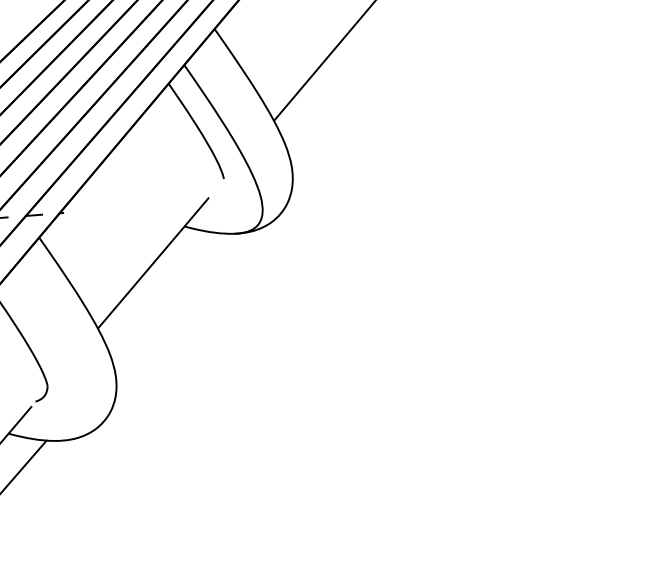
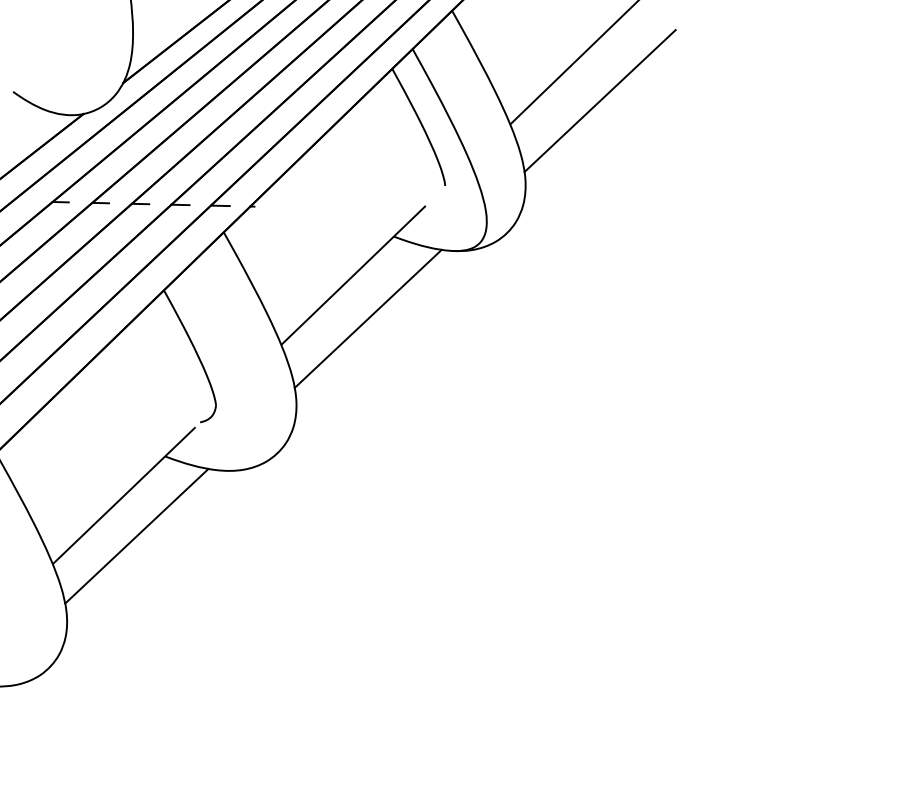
line: (348, 92) -> (599, 100), added
line: (169, 298) -> (367, 318), added

